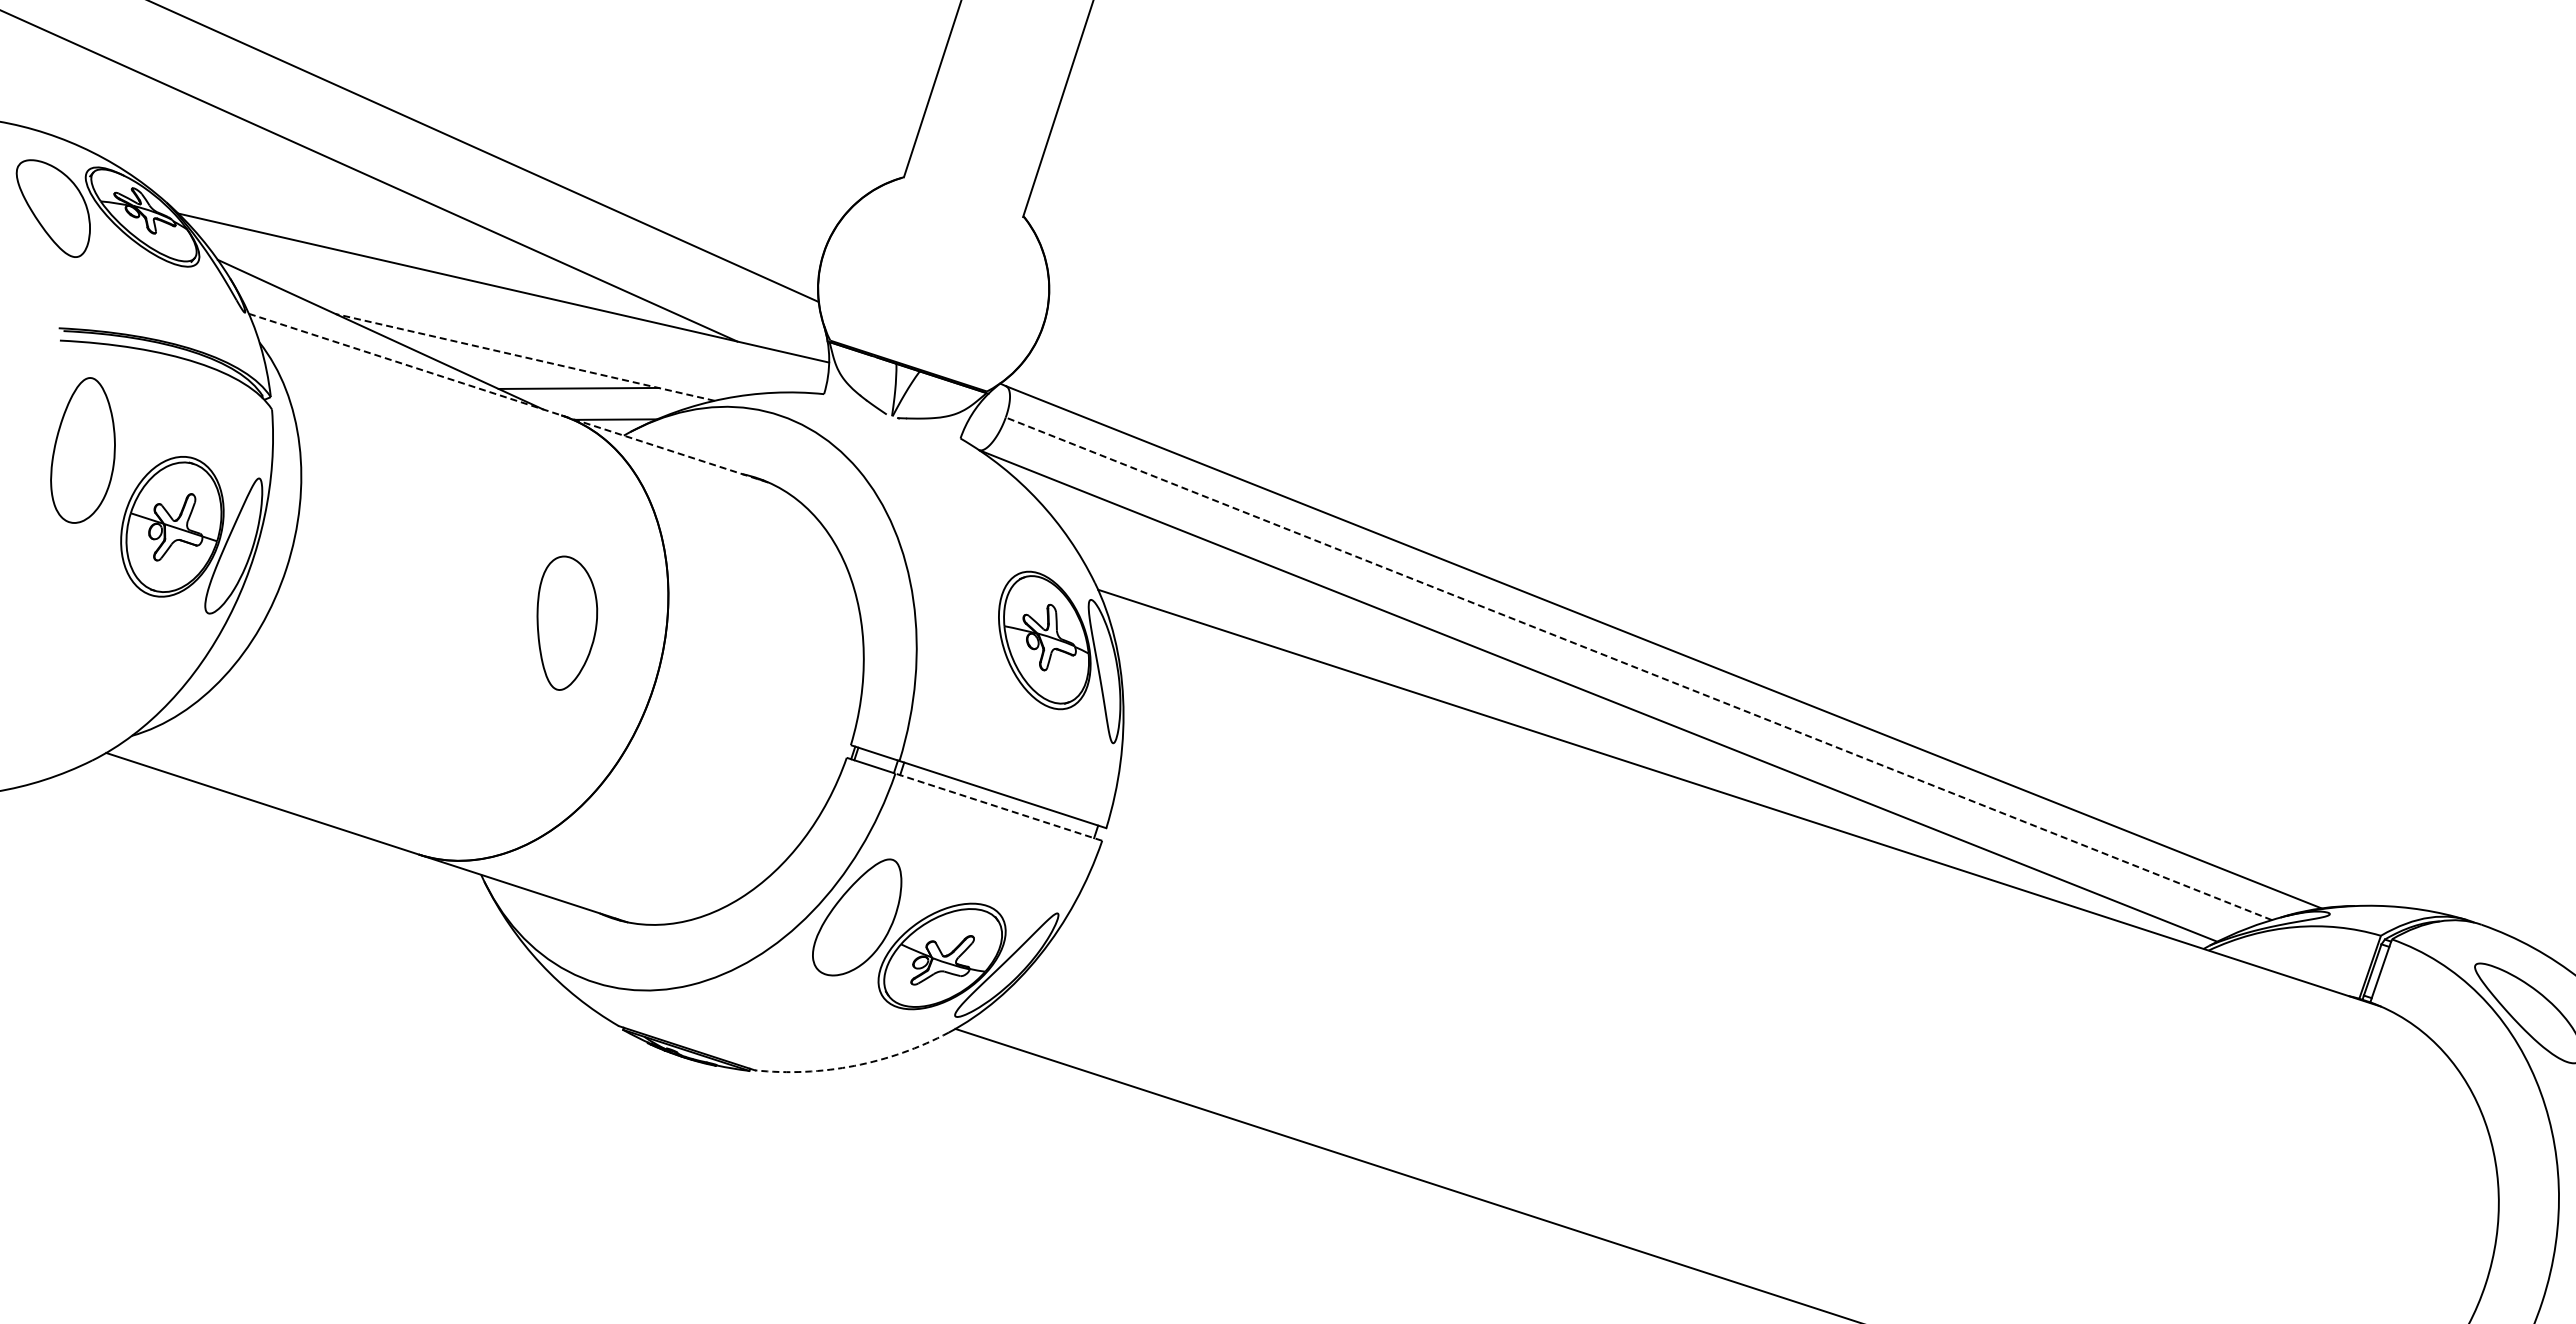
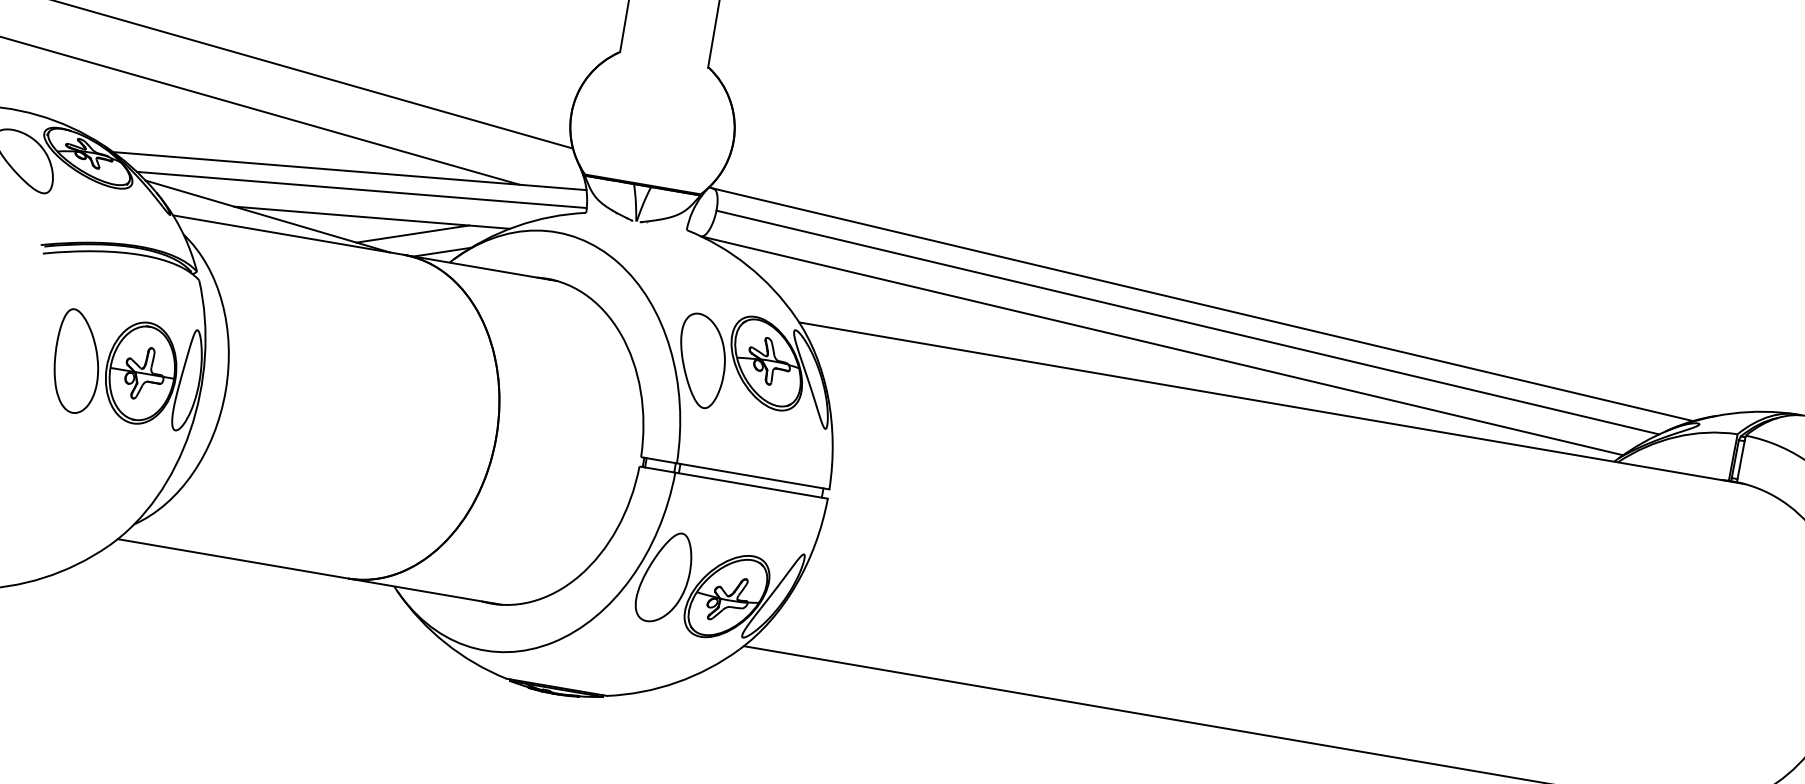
line: (516, 316) -> (361, 189), added
line: (524, 357) -> (371, 217), dashed -> solid
line: (509, 398) -> (365, 248), dashed -> solid
part: (82, 450) -> (74, 361), moved
part: (567, 622) -> (704, 359), moved
line: (1638, 668) -> (1187, 322), dashed -> solid
line: (998, 807) -> (751, 485), dashed -> solid
arc: (854, 1065) -> (676, 682), dashed -> solid

